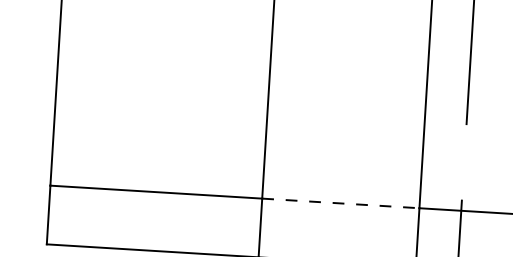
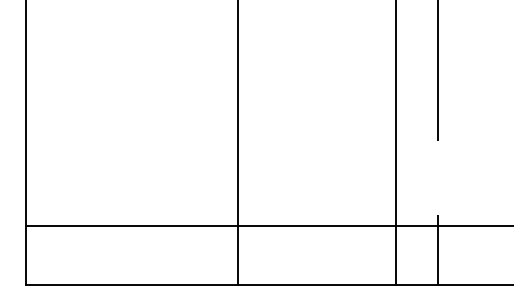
line: (341, 203) -> (317, 226), dashed -> solid

